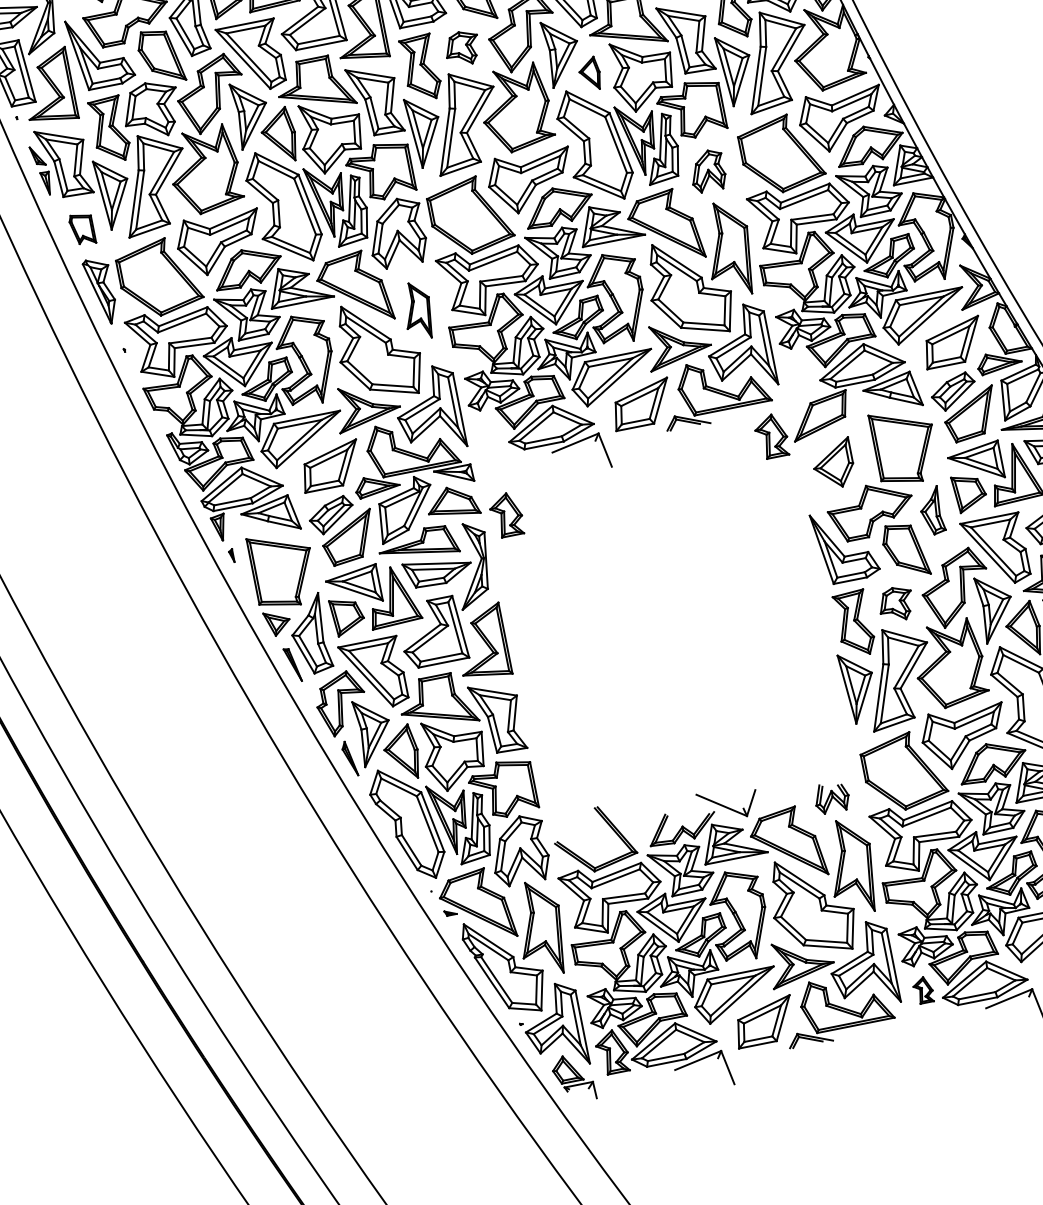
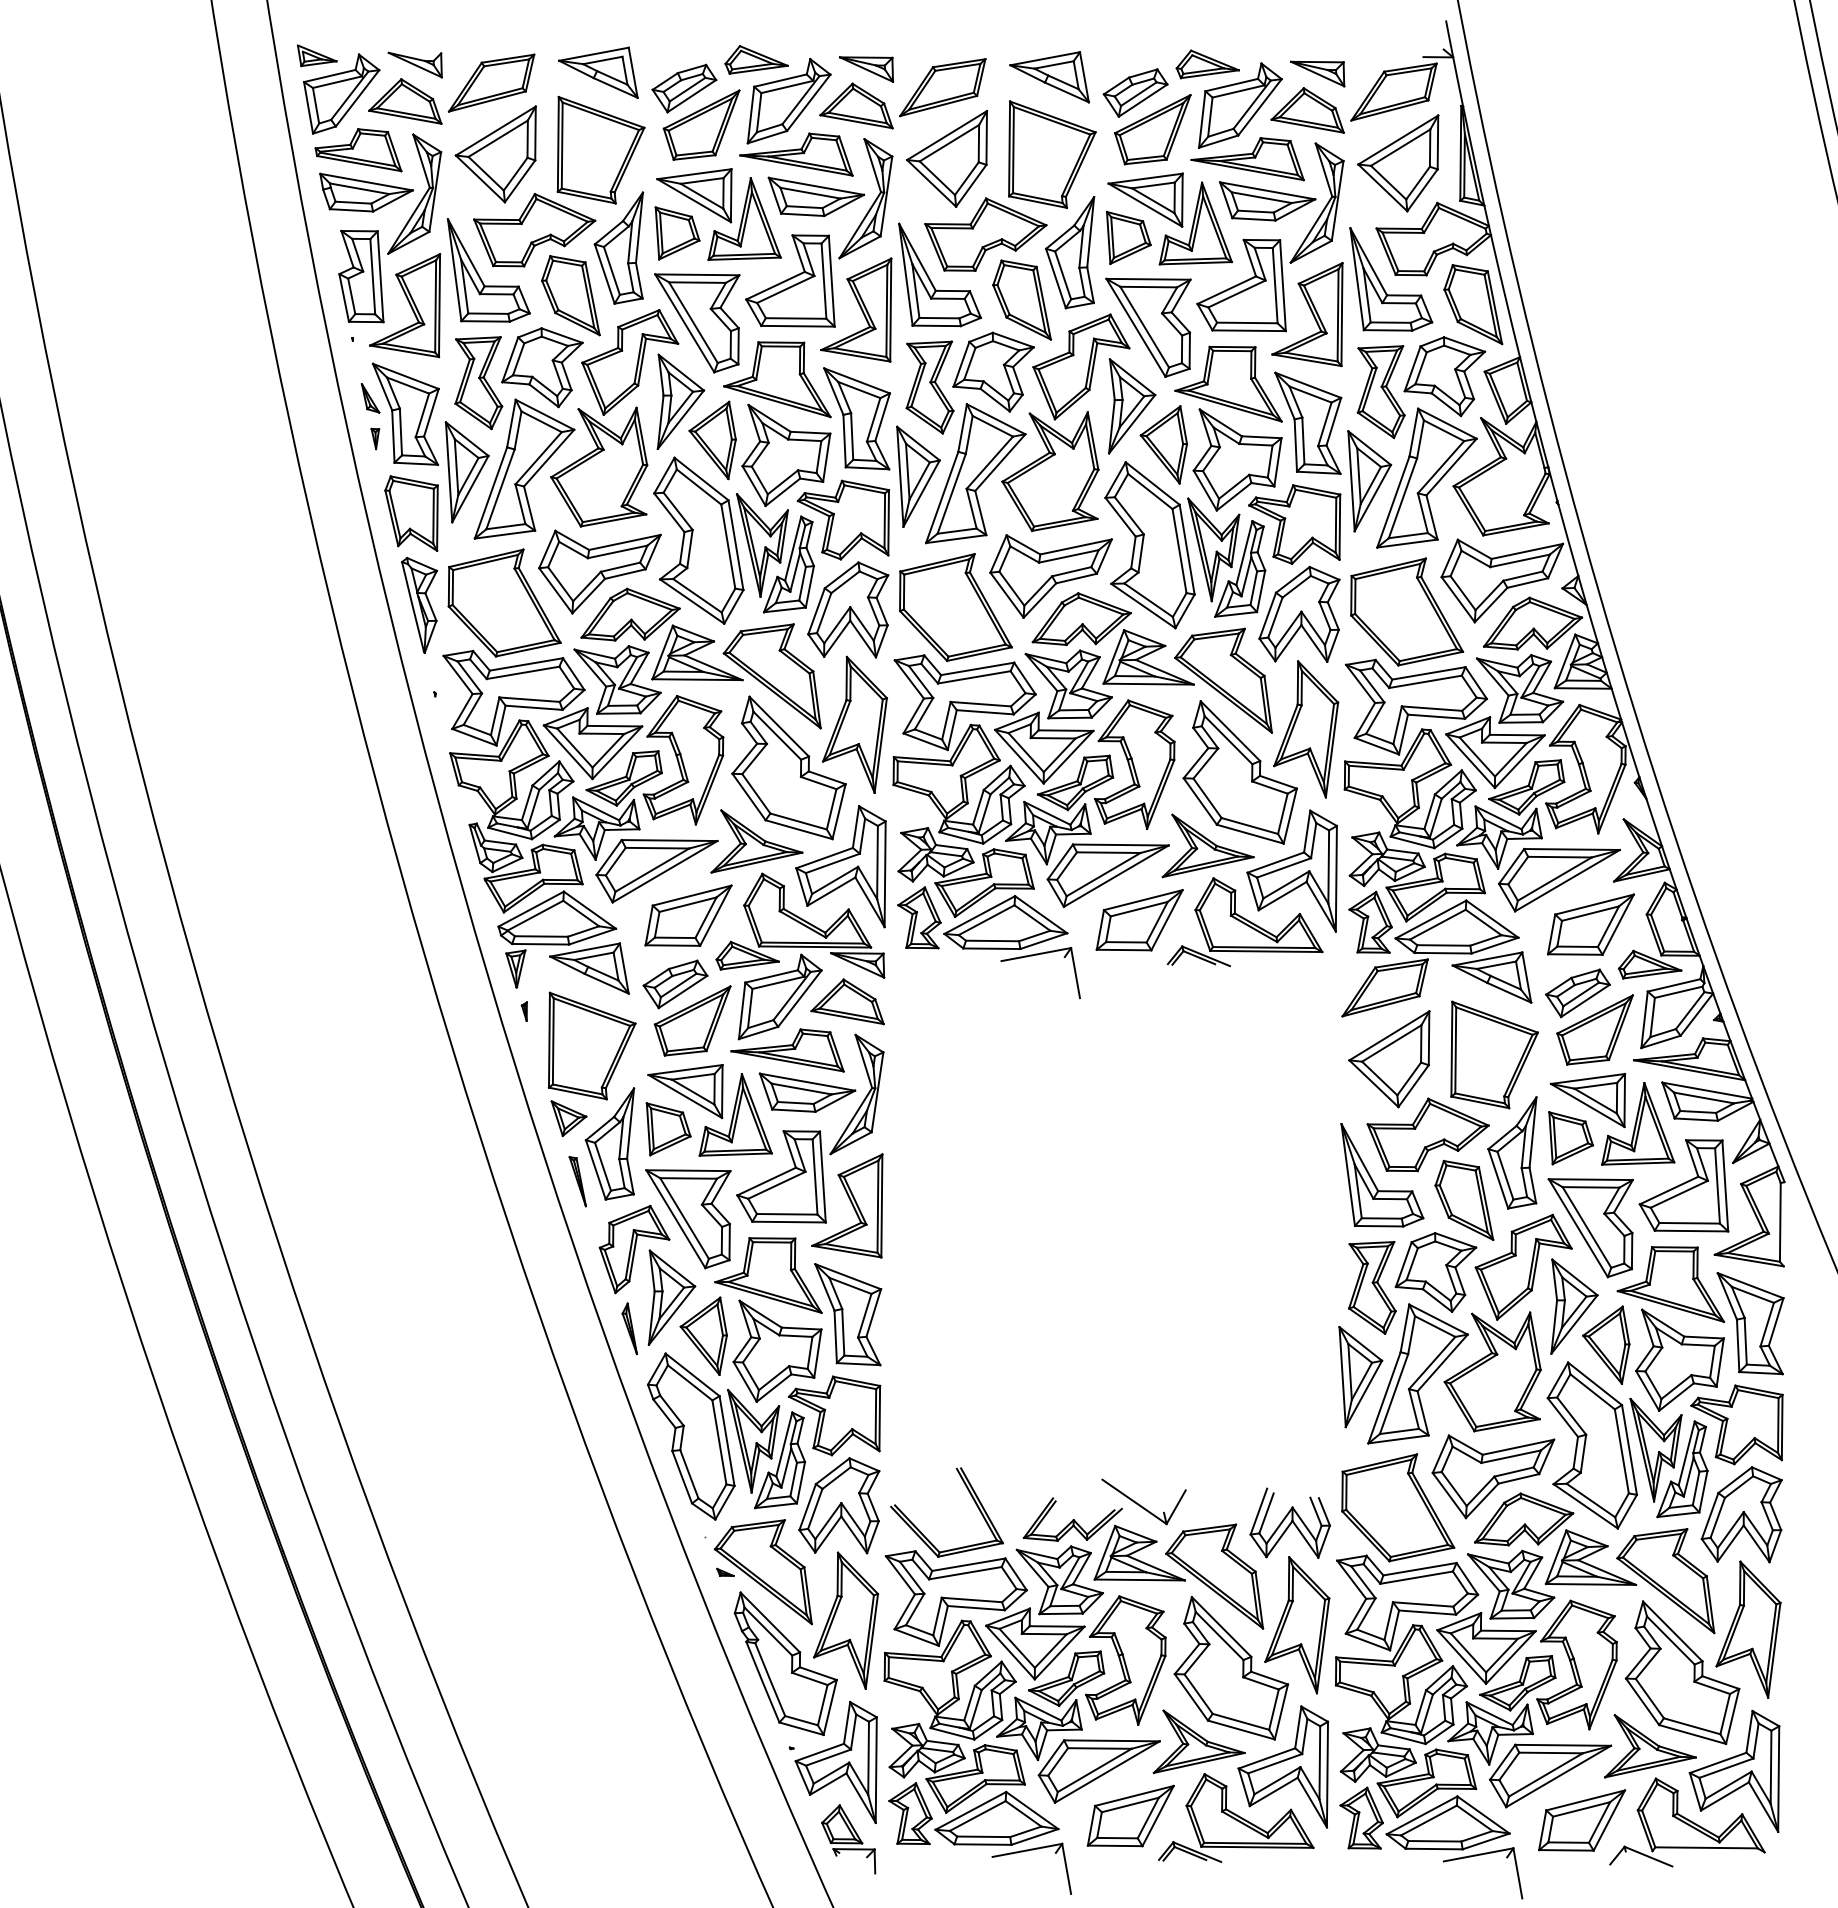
part: (462, 48) -> (993, 371), size x1.67
part: (589, 73) -> (1163, 444), size x1.67
part: (707, 170) -> (1299, 613), size x1.67
part: (46, 183) -> (375, 438), size x0.62
part: (82, 229) -> (411, 513), size x1.67
part: (417, 310) -> (854, 724), size x1.67
part: (771, 435) -> (1370, 921), moved
part: (833, 464) -> (1389, 1059), size x1.43
part: (931, 510) -> (1512, 1152), size x1.67
part: (506, 514) -> (919, 917), moved
part: (895, 604) -> (1435, 1272), size x1.67
part: (831, 797) -> (1289, 1522), size x1.67
part: (923, 989) -> (1361, 1817), size x1.67

